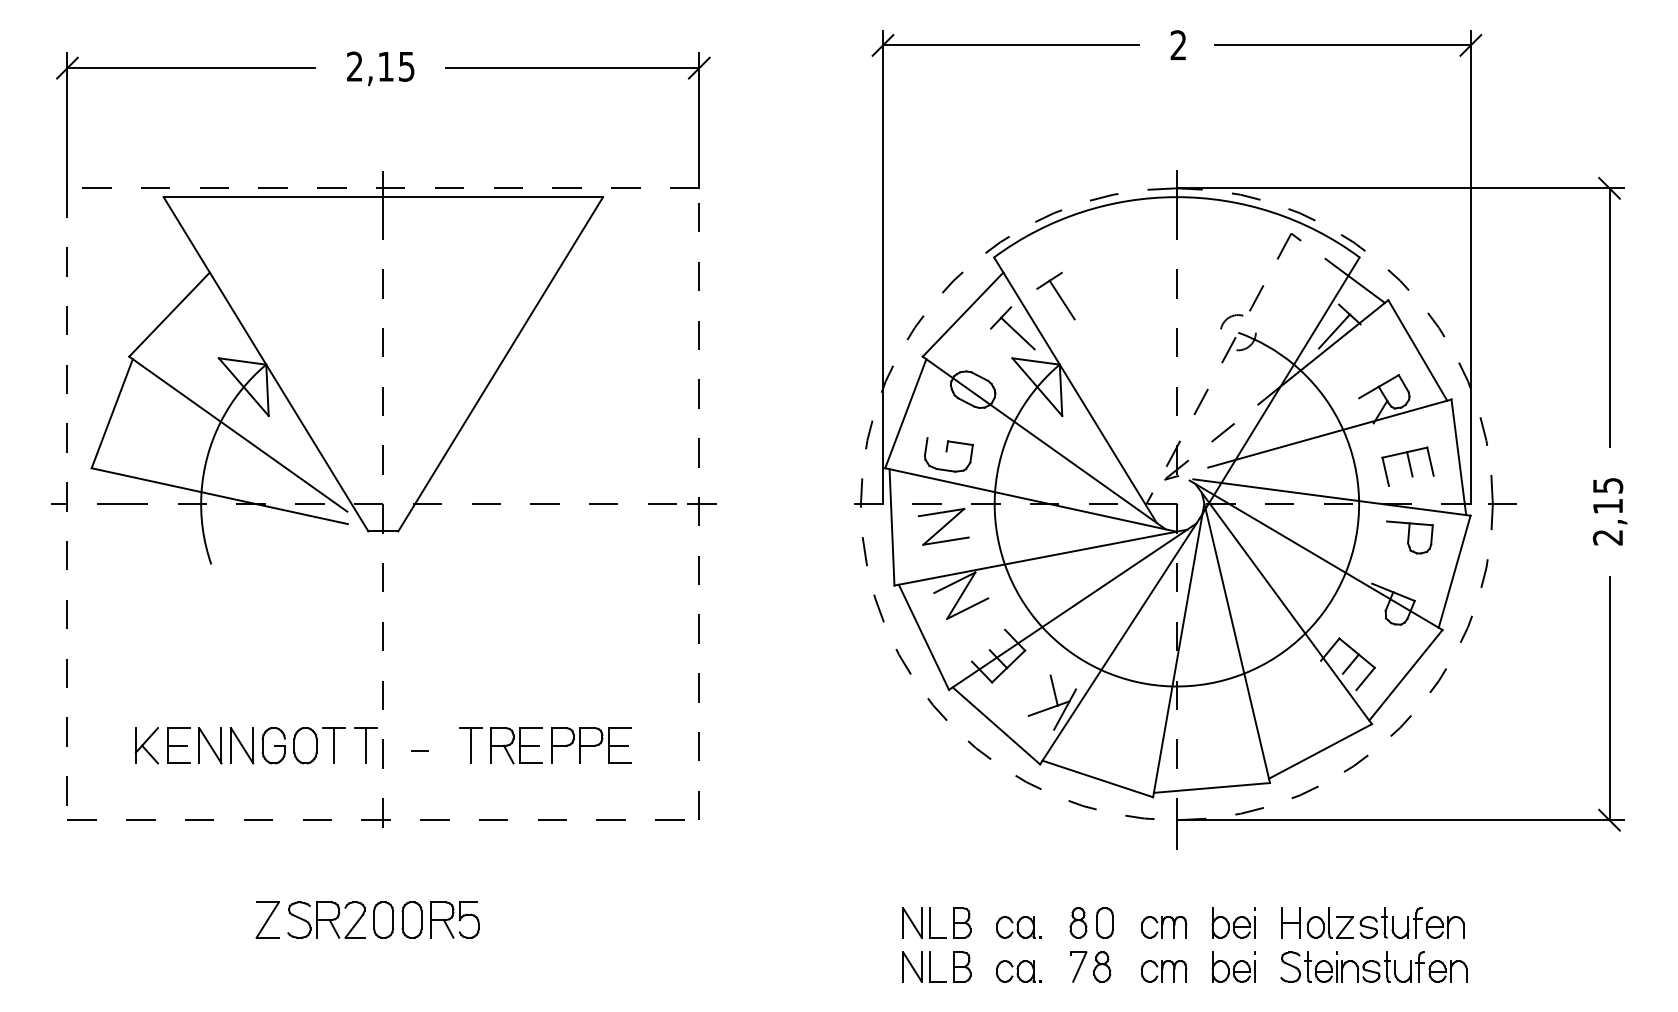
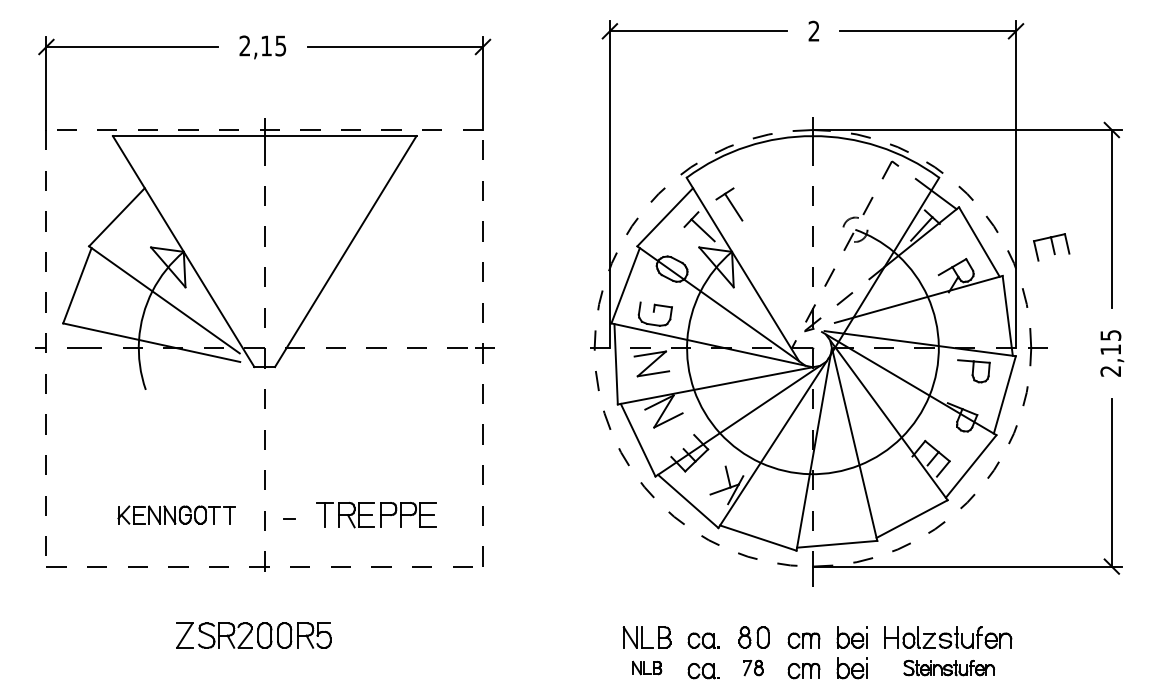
part: (1407, 466) -> (1051, 247), moved
part: (255, 744) -> (176, 514), size x0.7
part: (935, 966) -> (646, 667), size x0.6
part: (1089, 966) -> (752, 667), size x0.7
part: (1374, 966) -> (949, 667), size x0.7

